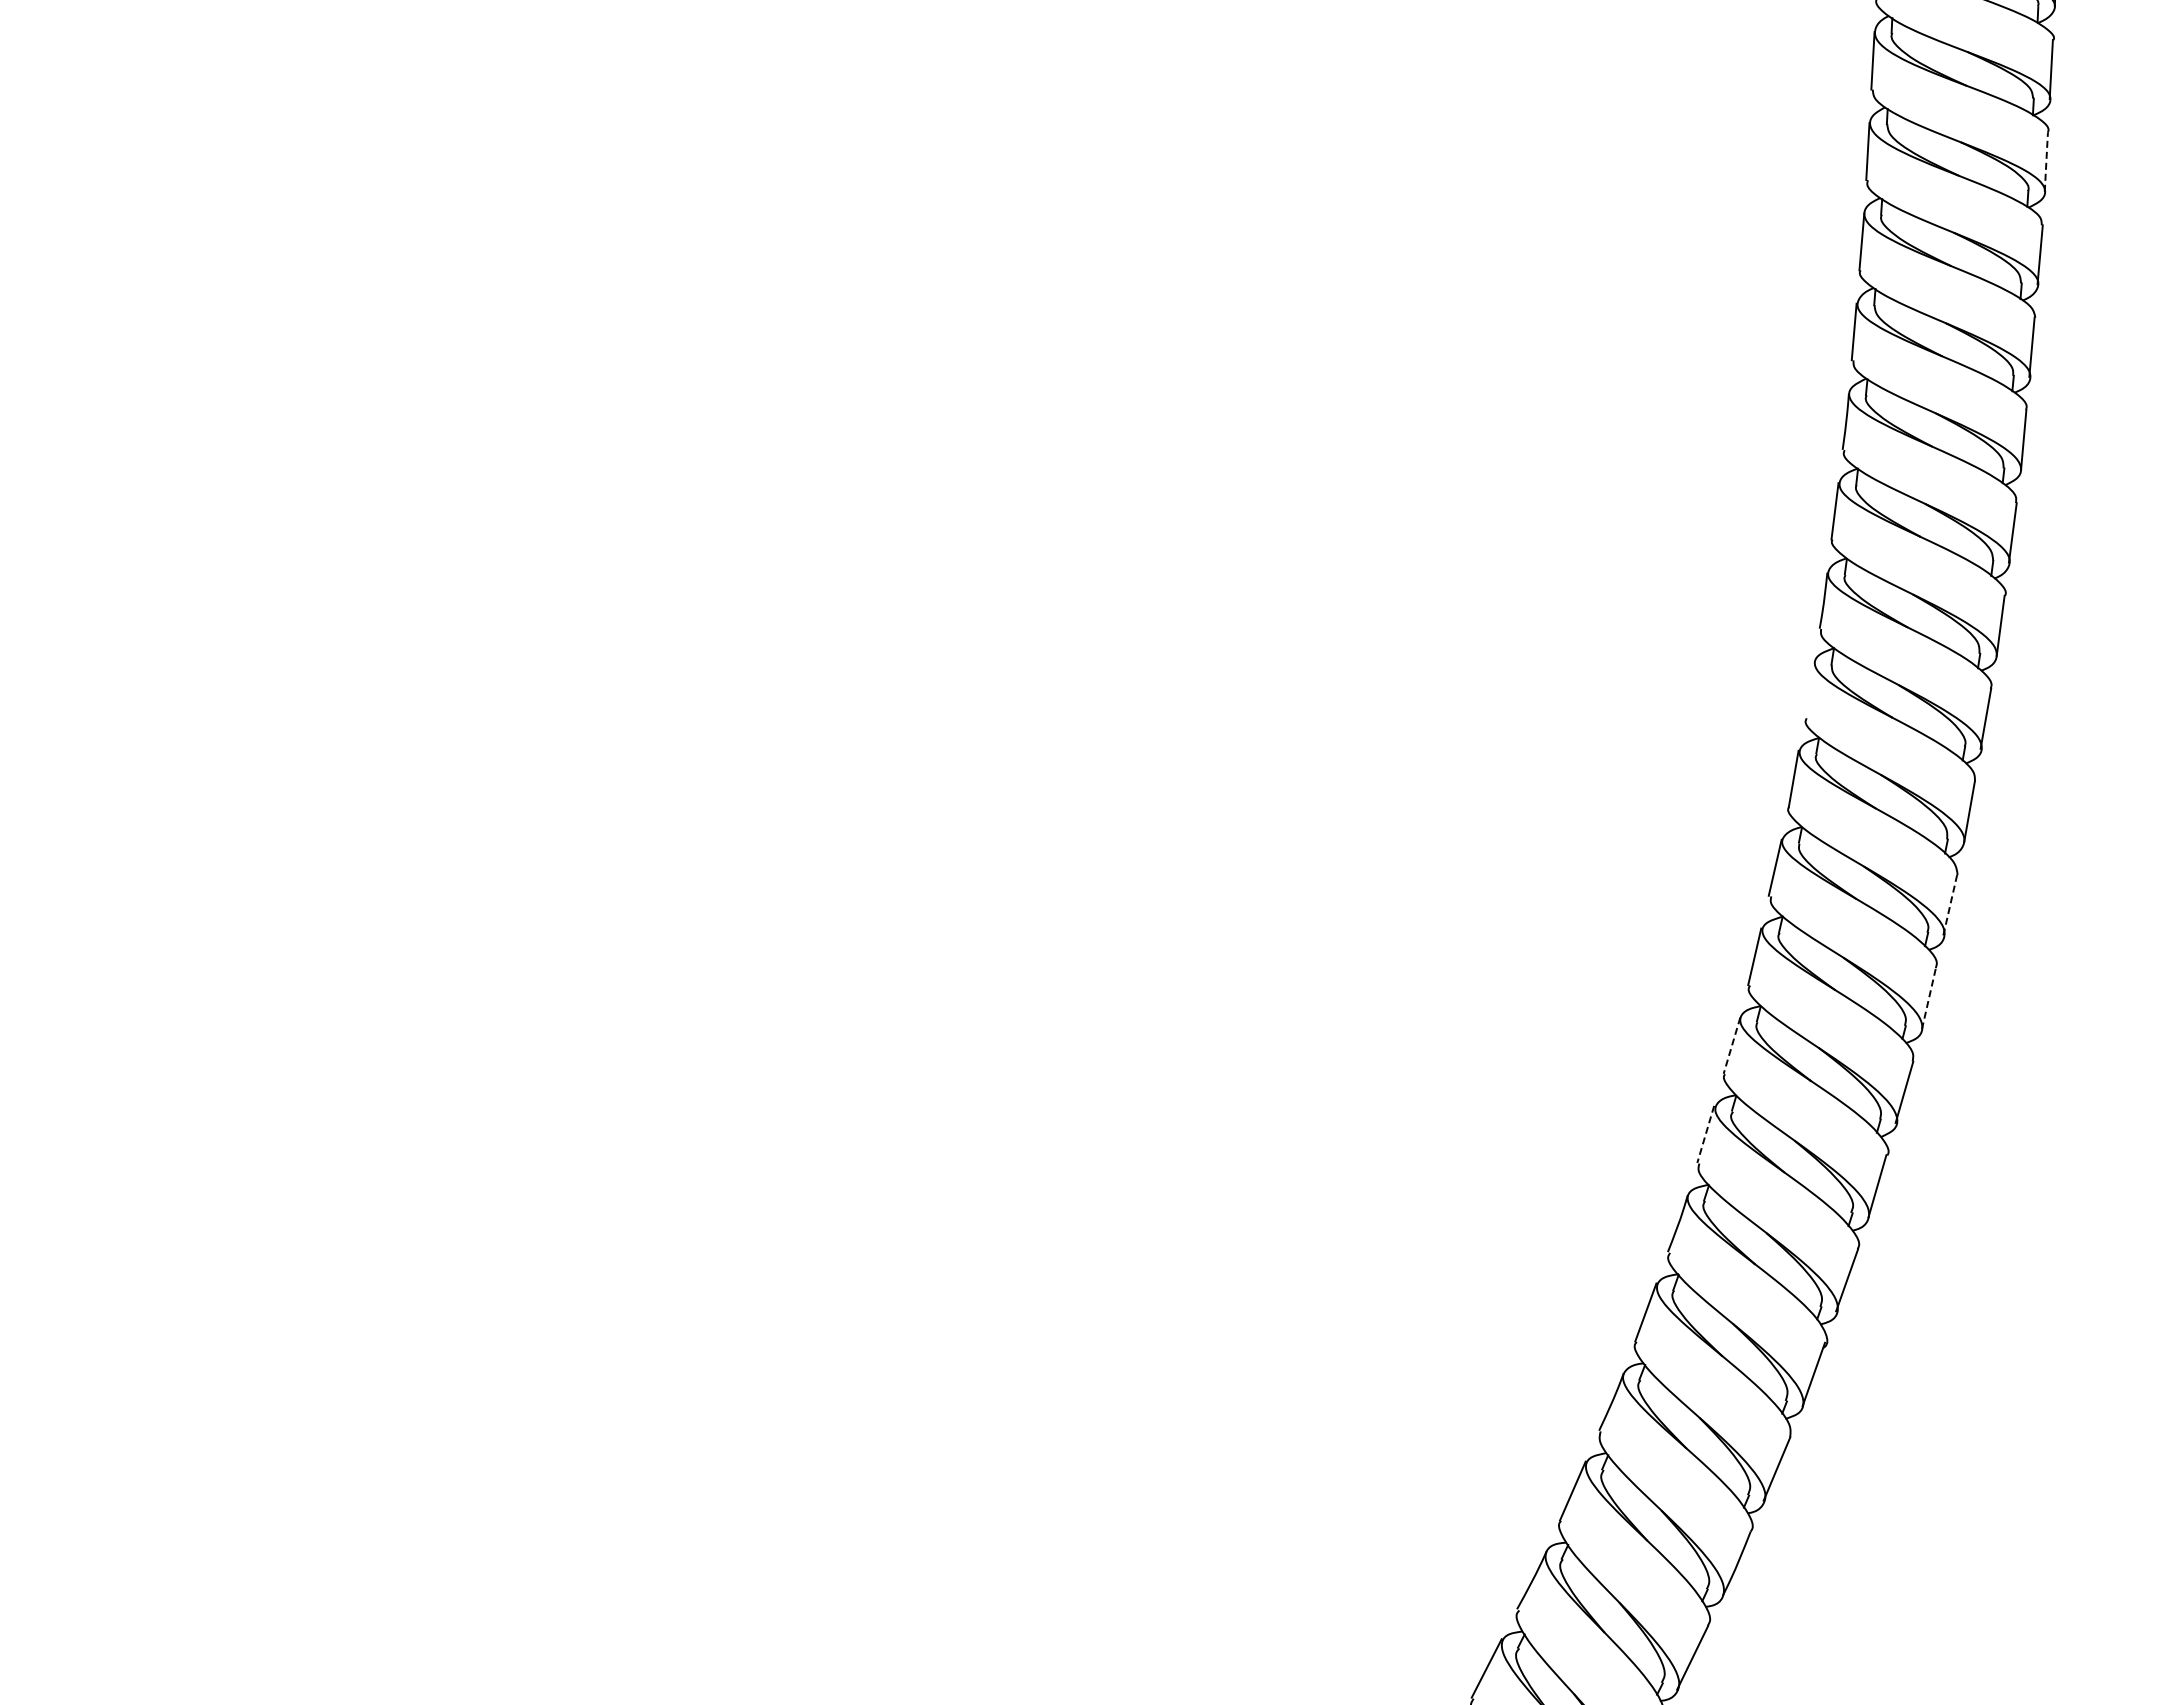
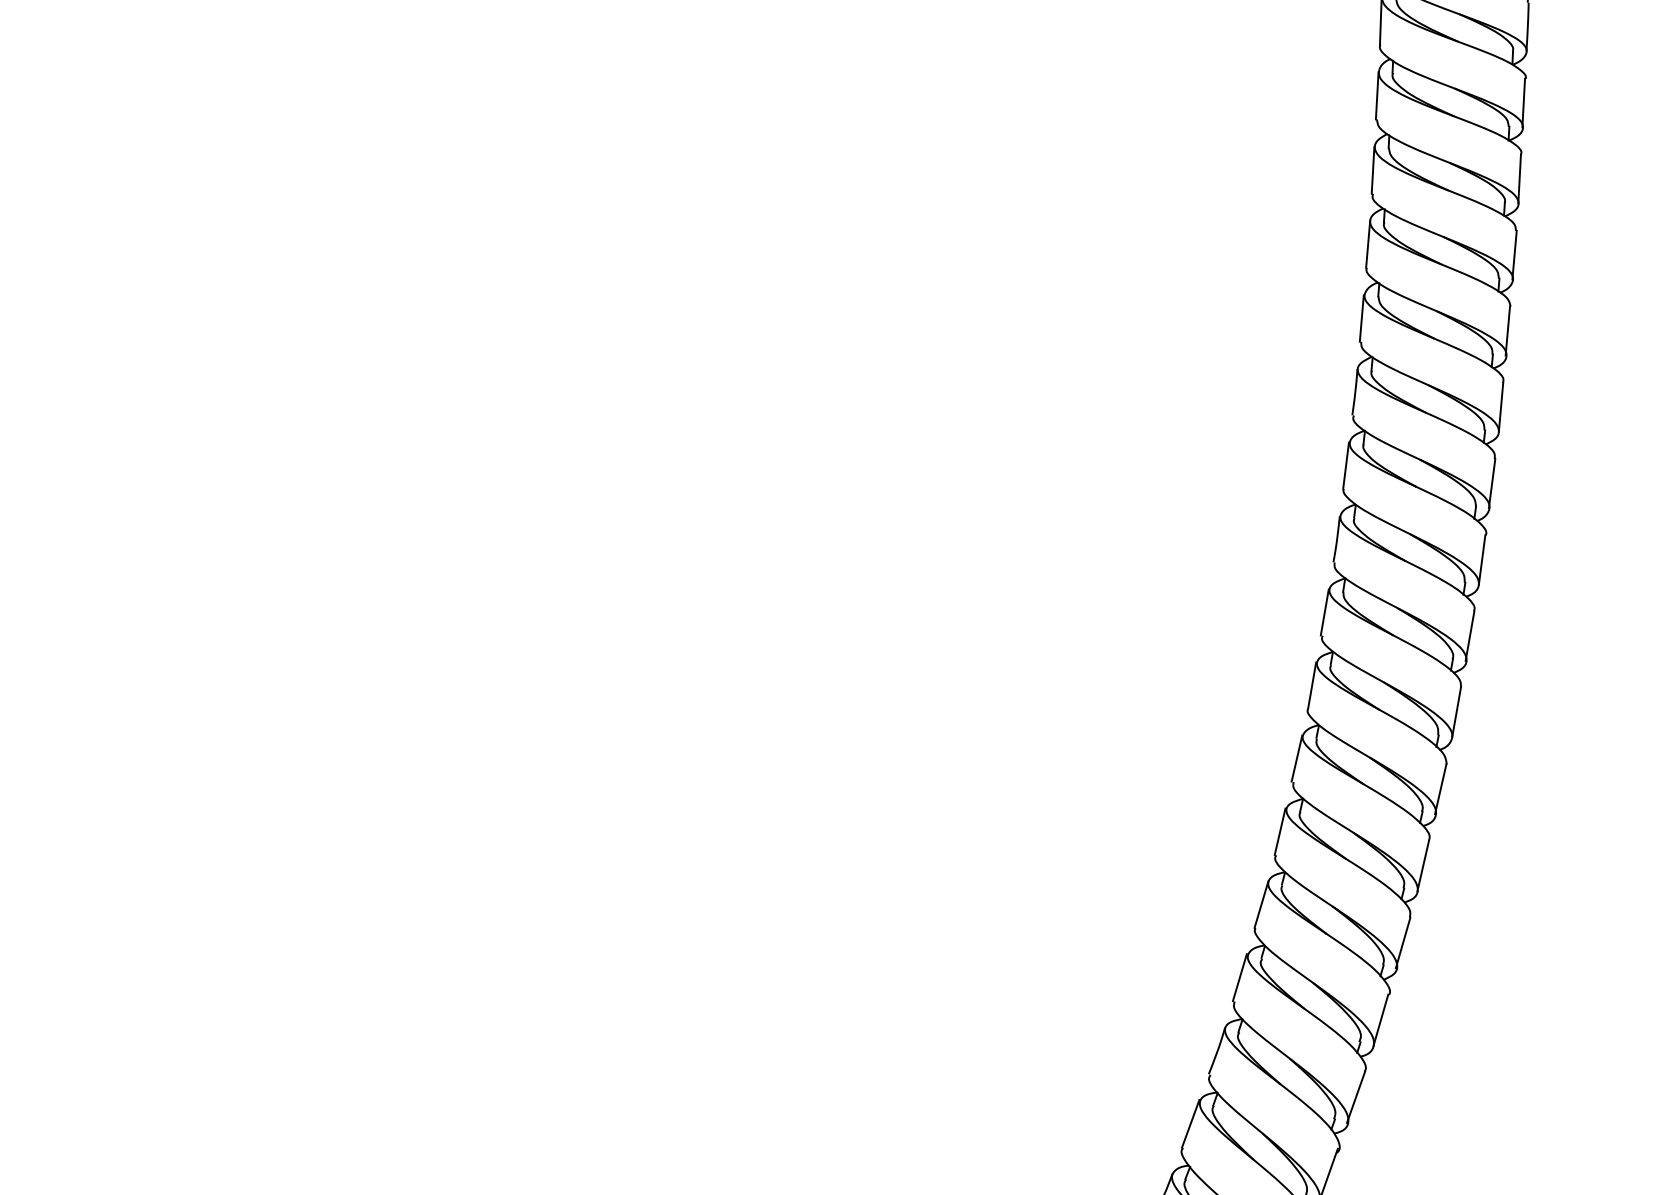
line: (2046, 162) -> (1519, 179), dashed -> solid
line: (1808, 689) -> (1324, 612), added
line: (1950, 904) -> (1440, 788), dashed -> solid
line: (1929, 998) -> (1423, 865), dashed -> solid
line: (1731, 1046) -> (1261, 905), dashed -> solid
line: (1705, 1134) -> (1239, 977), dashed -> solid

